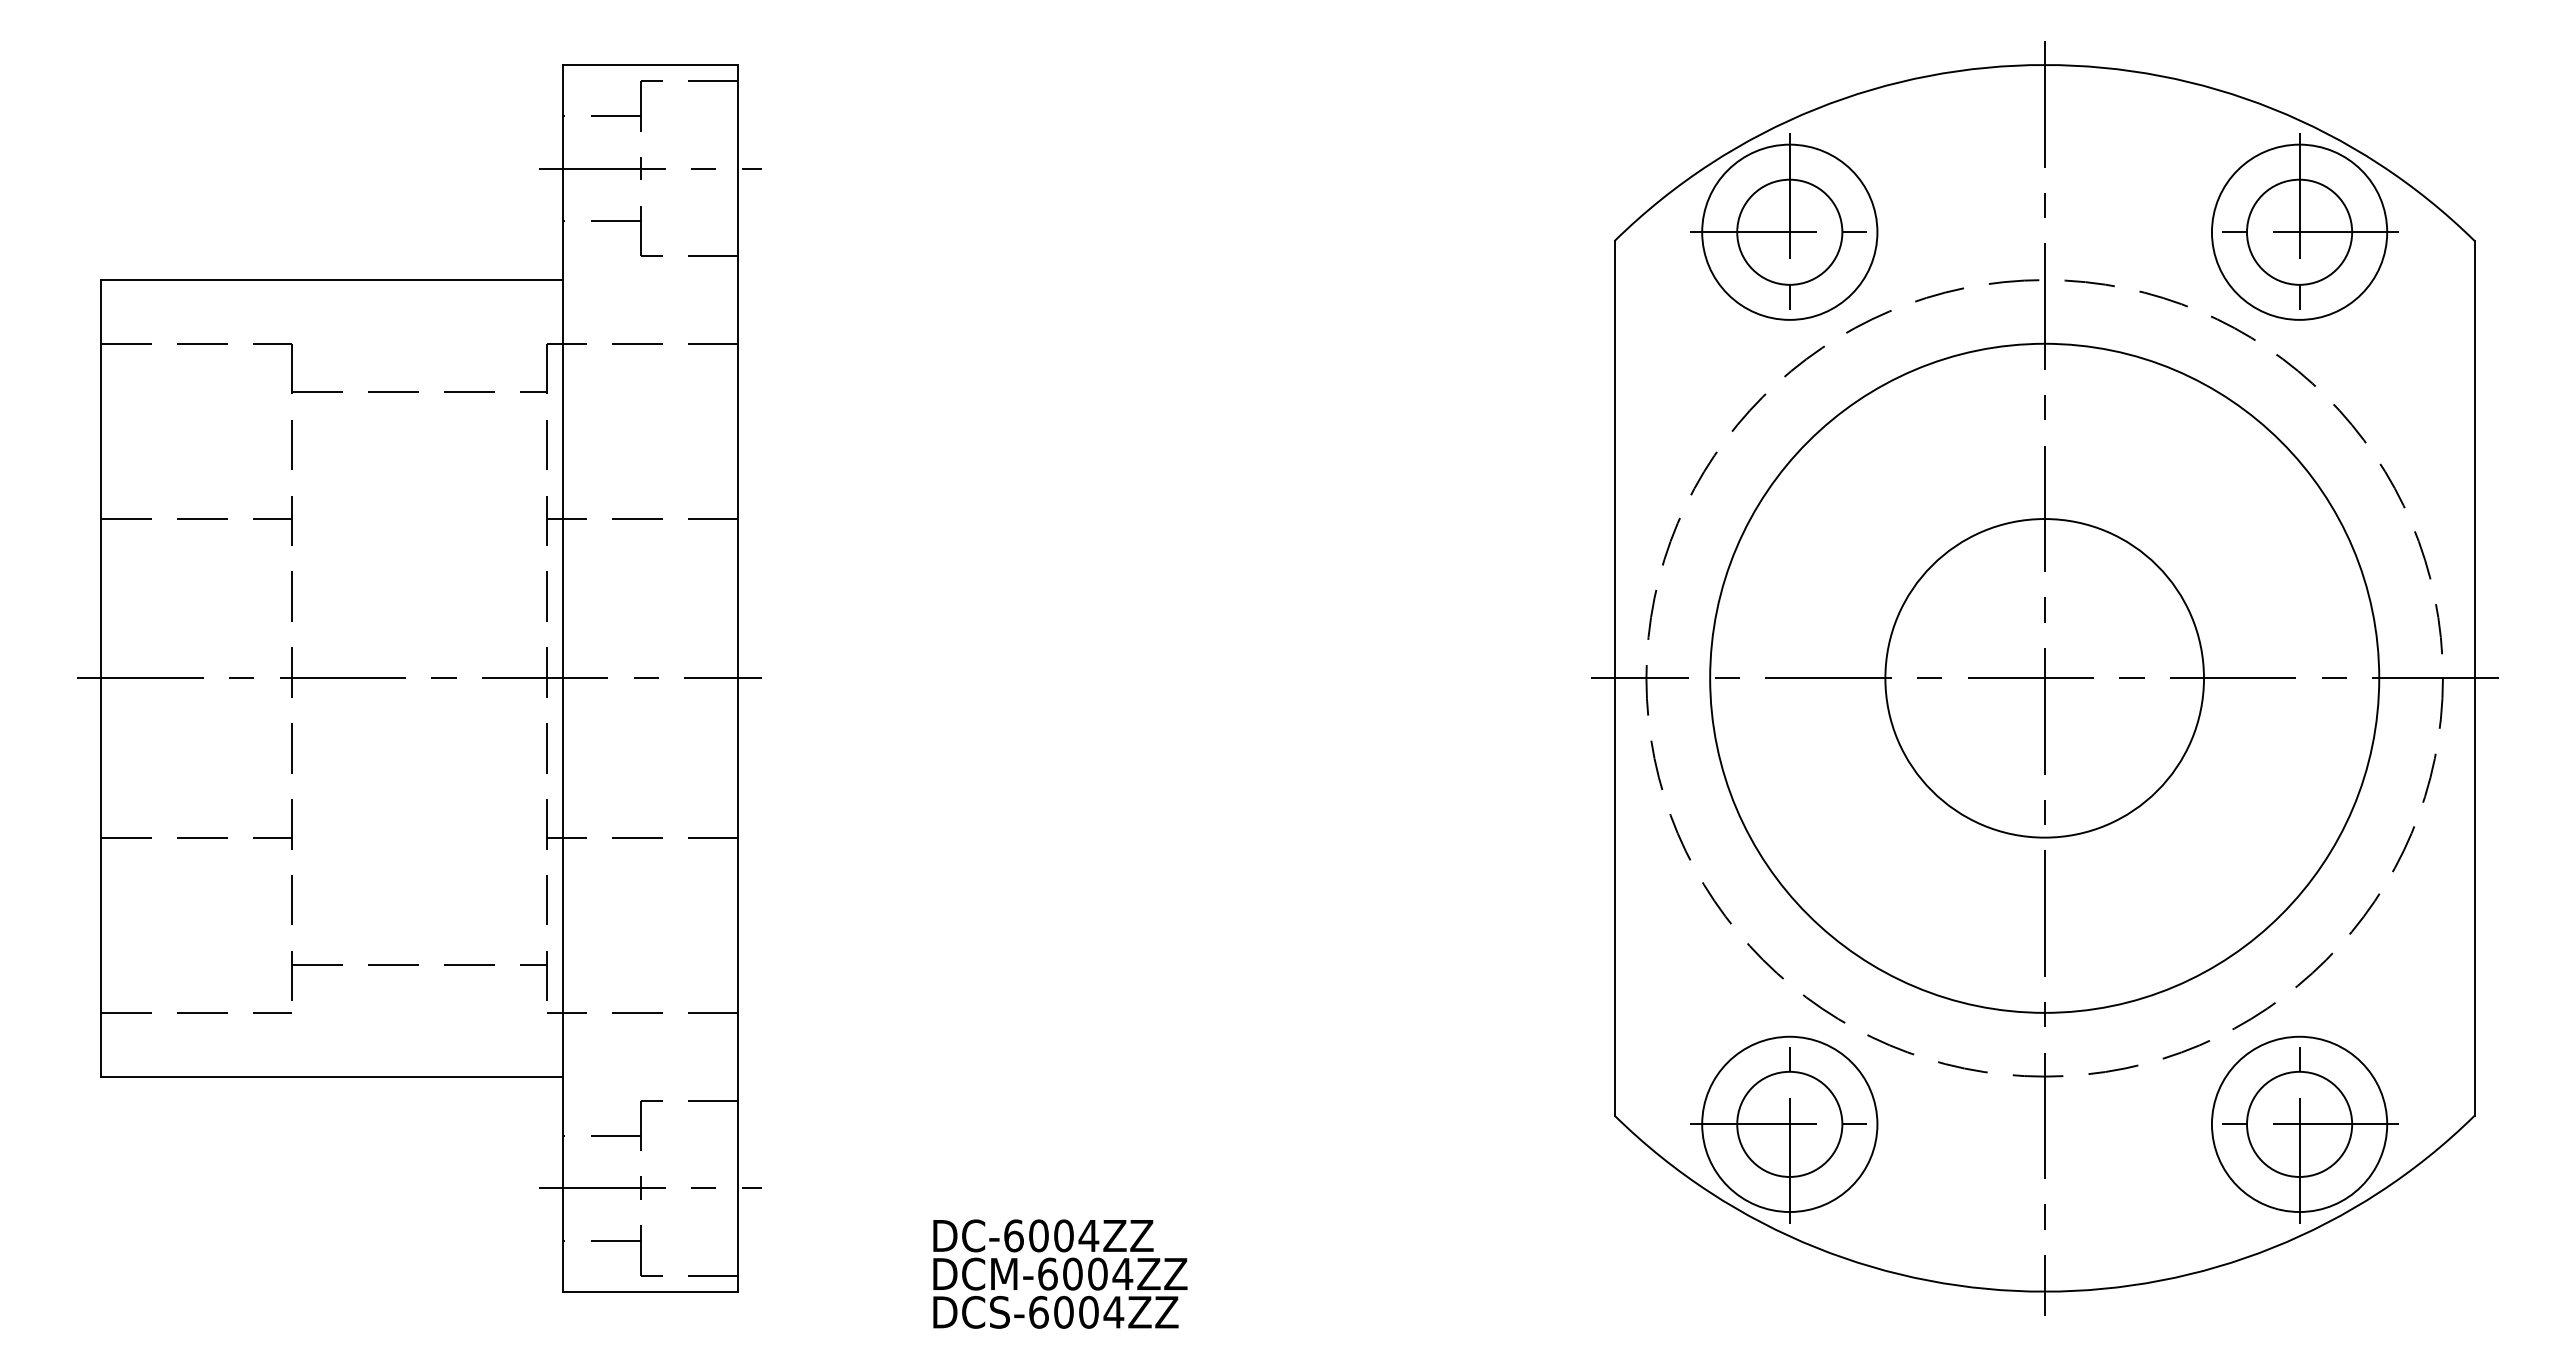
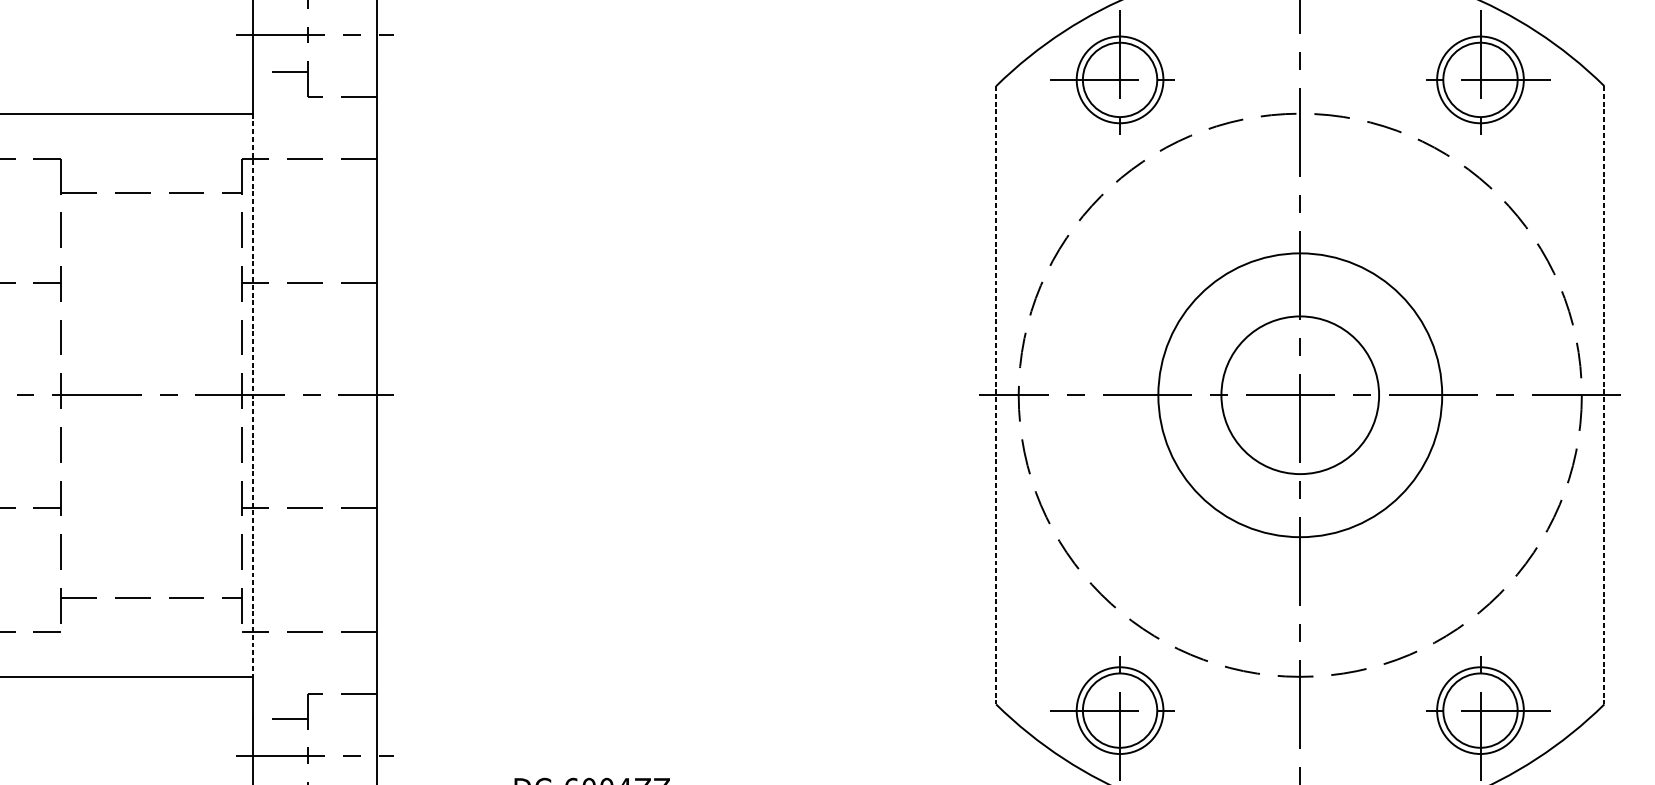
circle: (1789, 231) -> (1119, 79), size x0.7
circle: (2299, 231) -> (1480, 79), size x0.7
circle: (2044, 677) -> (1300, 394), size x0.6
line: (563, 678) -> (253, 395), solid -> dashed
line: (1614, 678) -> (996, 395), solid -> dashed
circle: (2044, 678) -> (1300, 395), size x0.7
line: (2474, 678) -> (1604, 395), solid -> dashed
circle: (1789, 1124) -> (1119, 710), size x0.7
circle: (2299, 1124) -> (1480, 710), size x0.7

